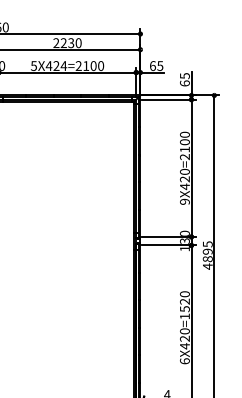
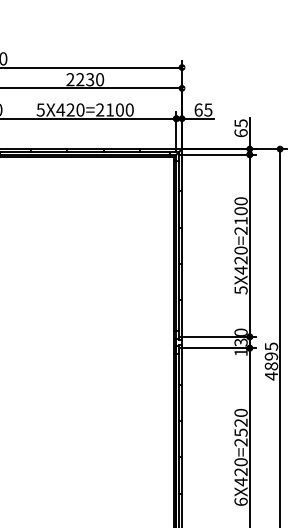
text: (63, 65) -> (79, 109), 5X424=2100 -> 5X420=2100
text: (184, 201) -> (240, 289), 9X420=2100 -> 5X420=2100
text: (184, 316) -> (240, 442), 6X420=1520 -> 6X420=2520

